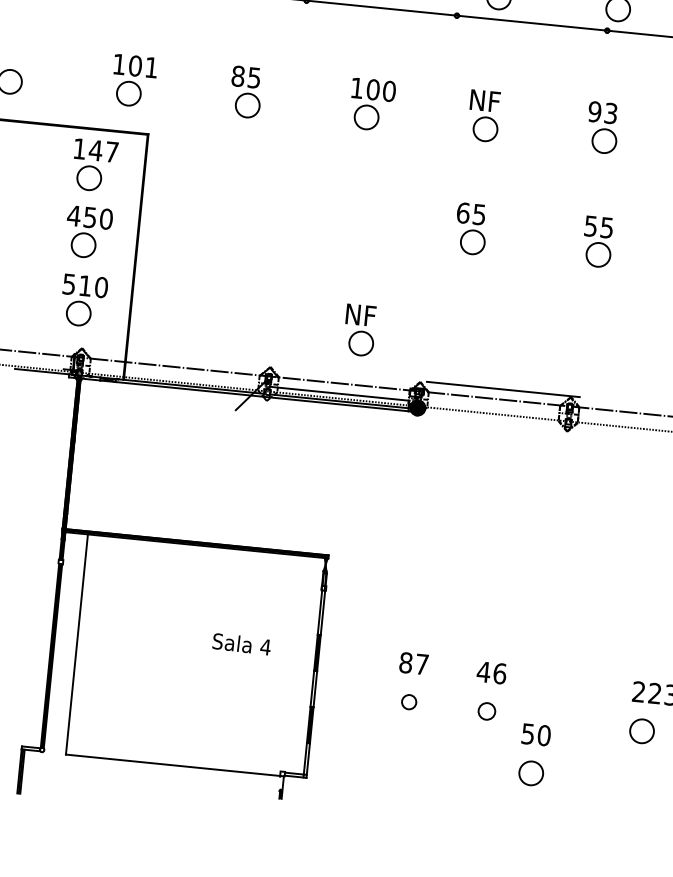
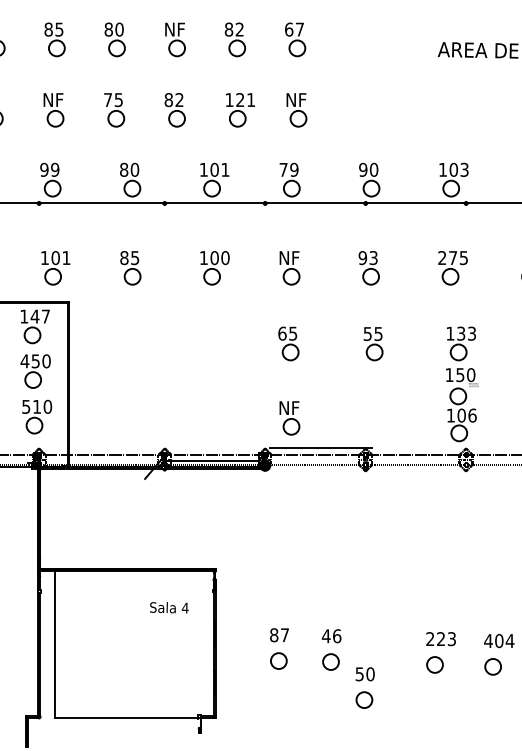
part: (359, 330) -> (289, 418), moved
text: (242, 643) -> (169, 607), moved
circle: (408, 701) -> (278, 660), size x1.67
circle: (486, 710) -> (330, 661), size x1.43

